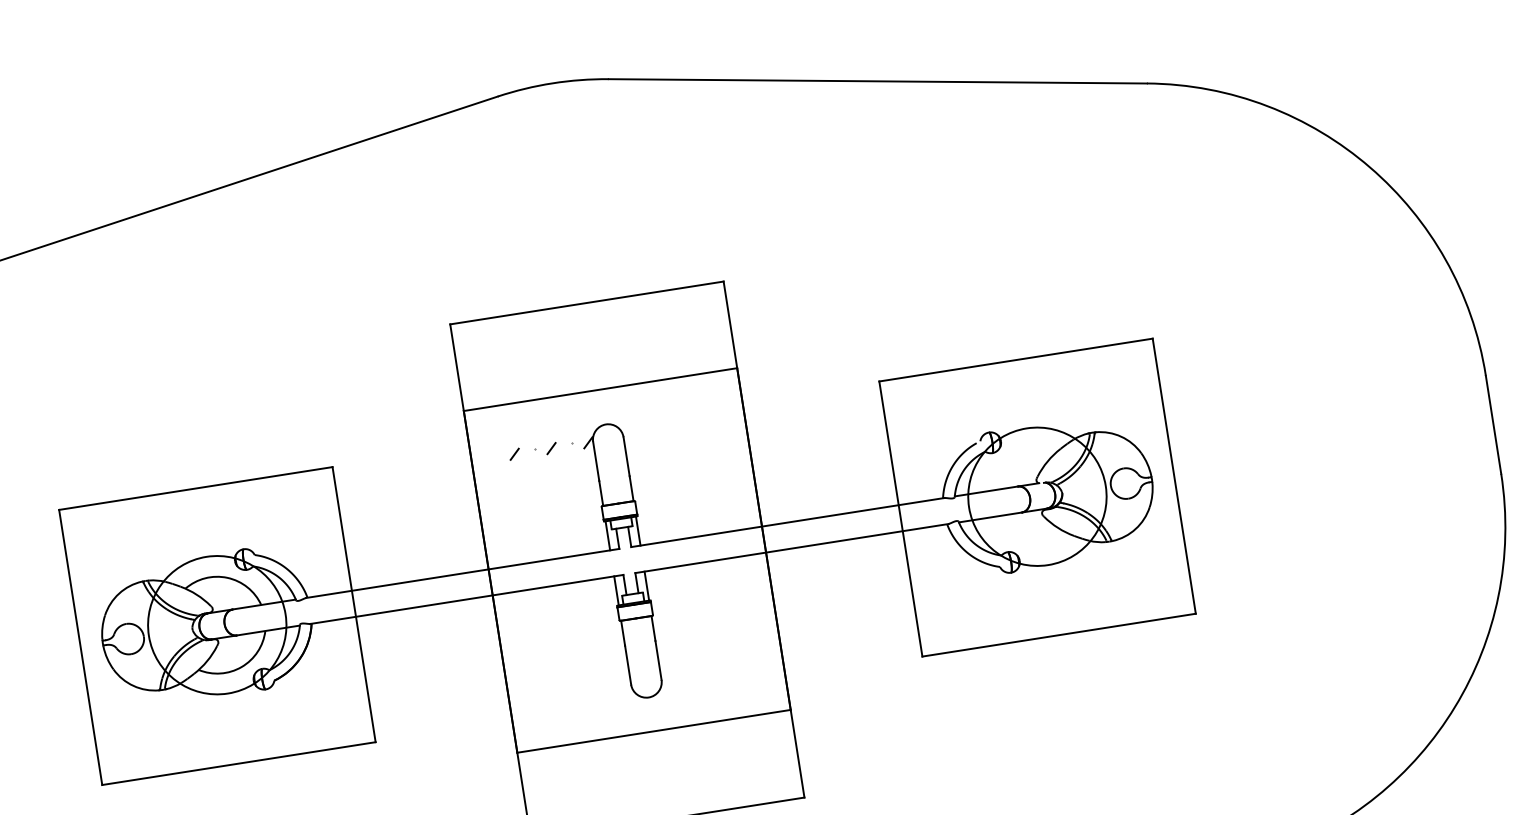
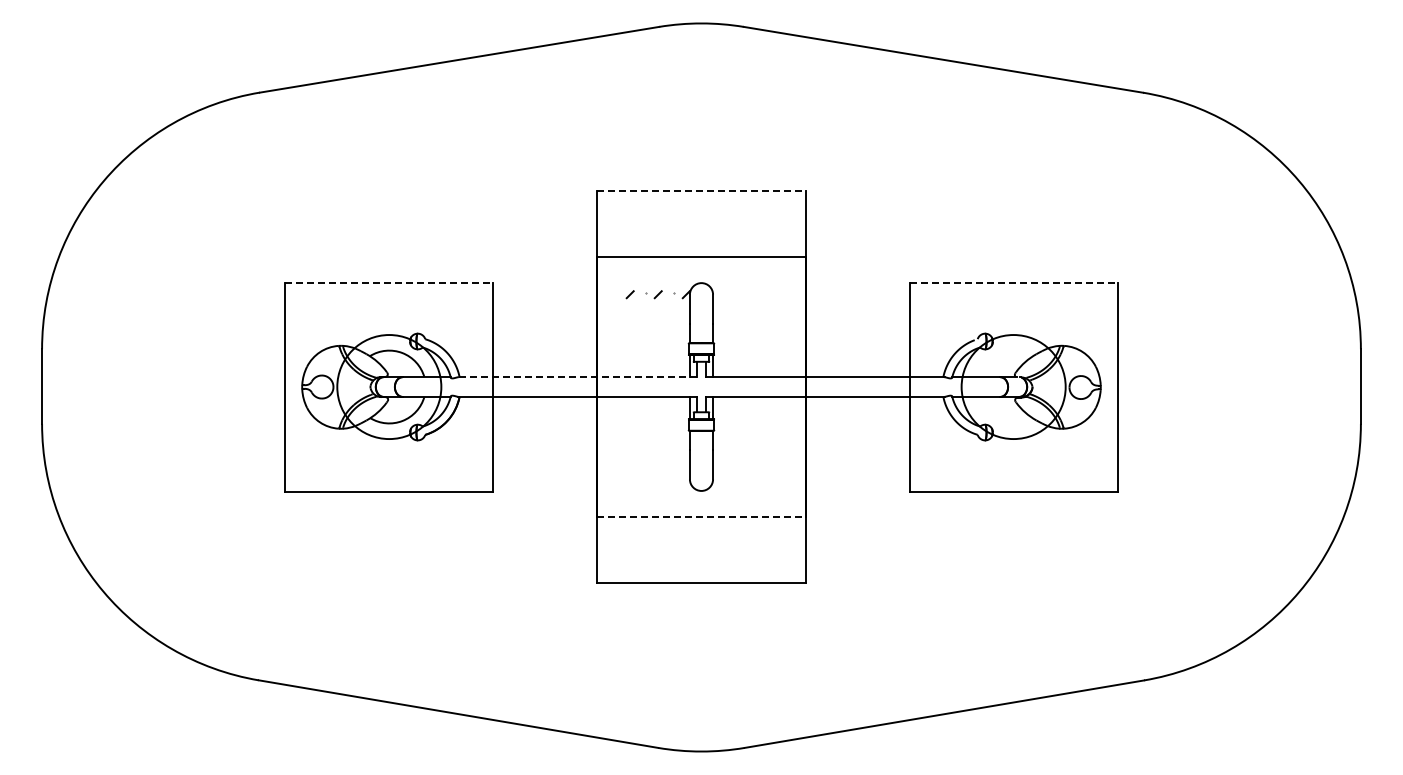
line: (586, 302) -> (701, 190), solid -> dashed
line: (1017, 359) -> (1014, 282), solid -> dashed
line: (195, 487) -> (389, 282), solid -> dashed
line: (462, 573) -> (577, 377), solid -> dashed
line: (653, 731) -> (701, 516), solid -> dashed

